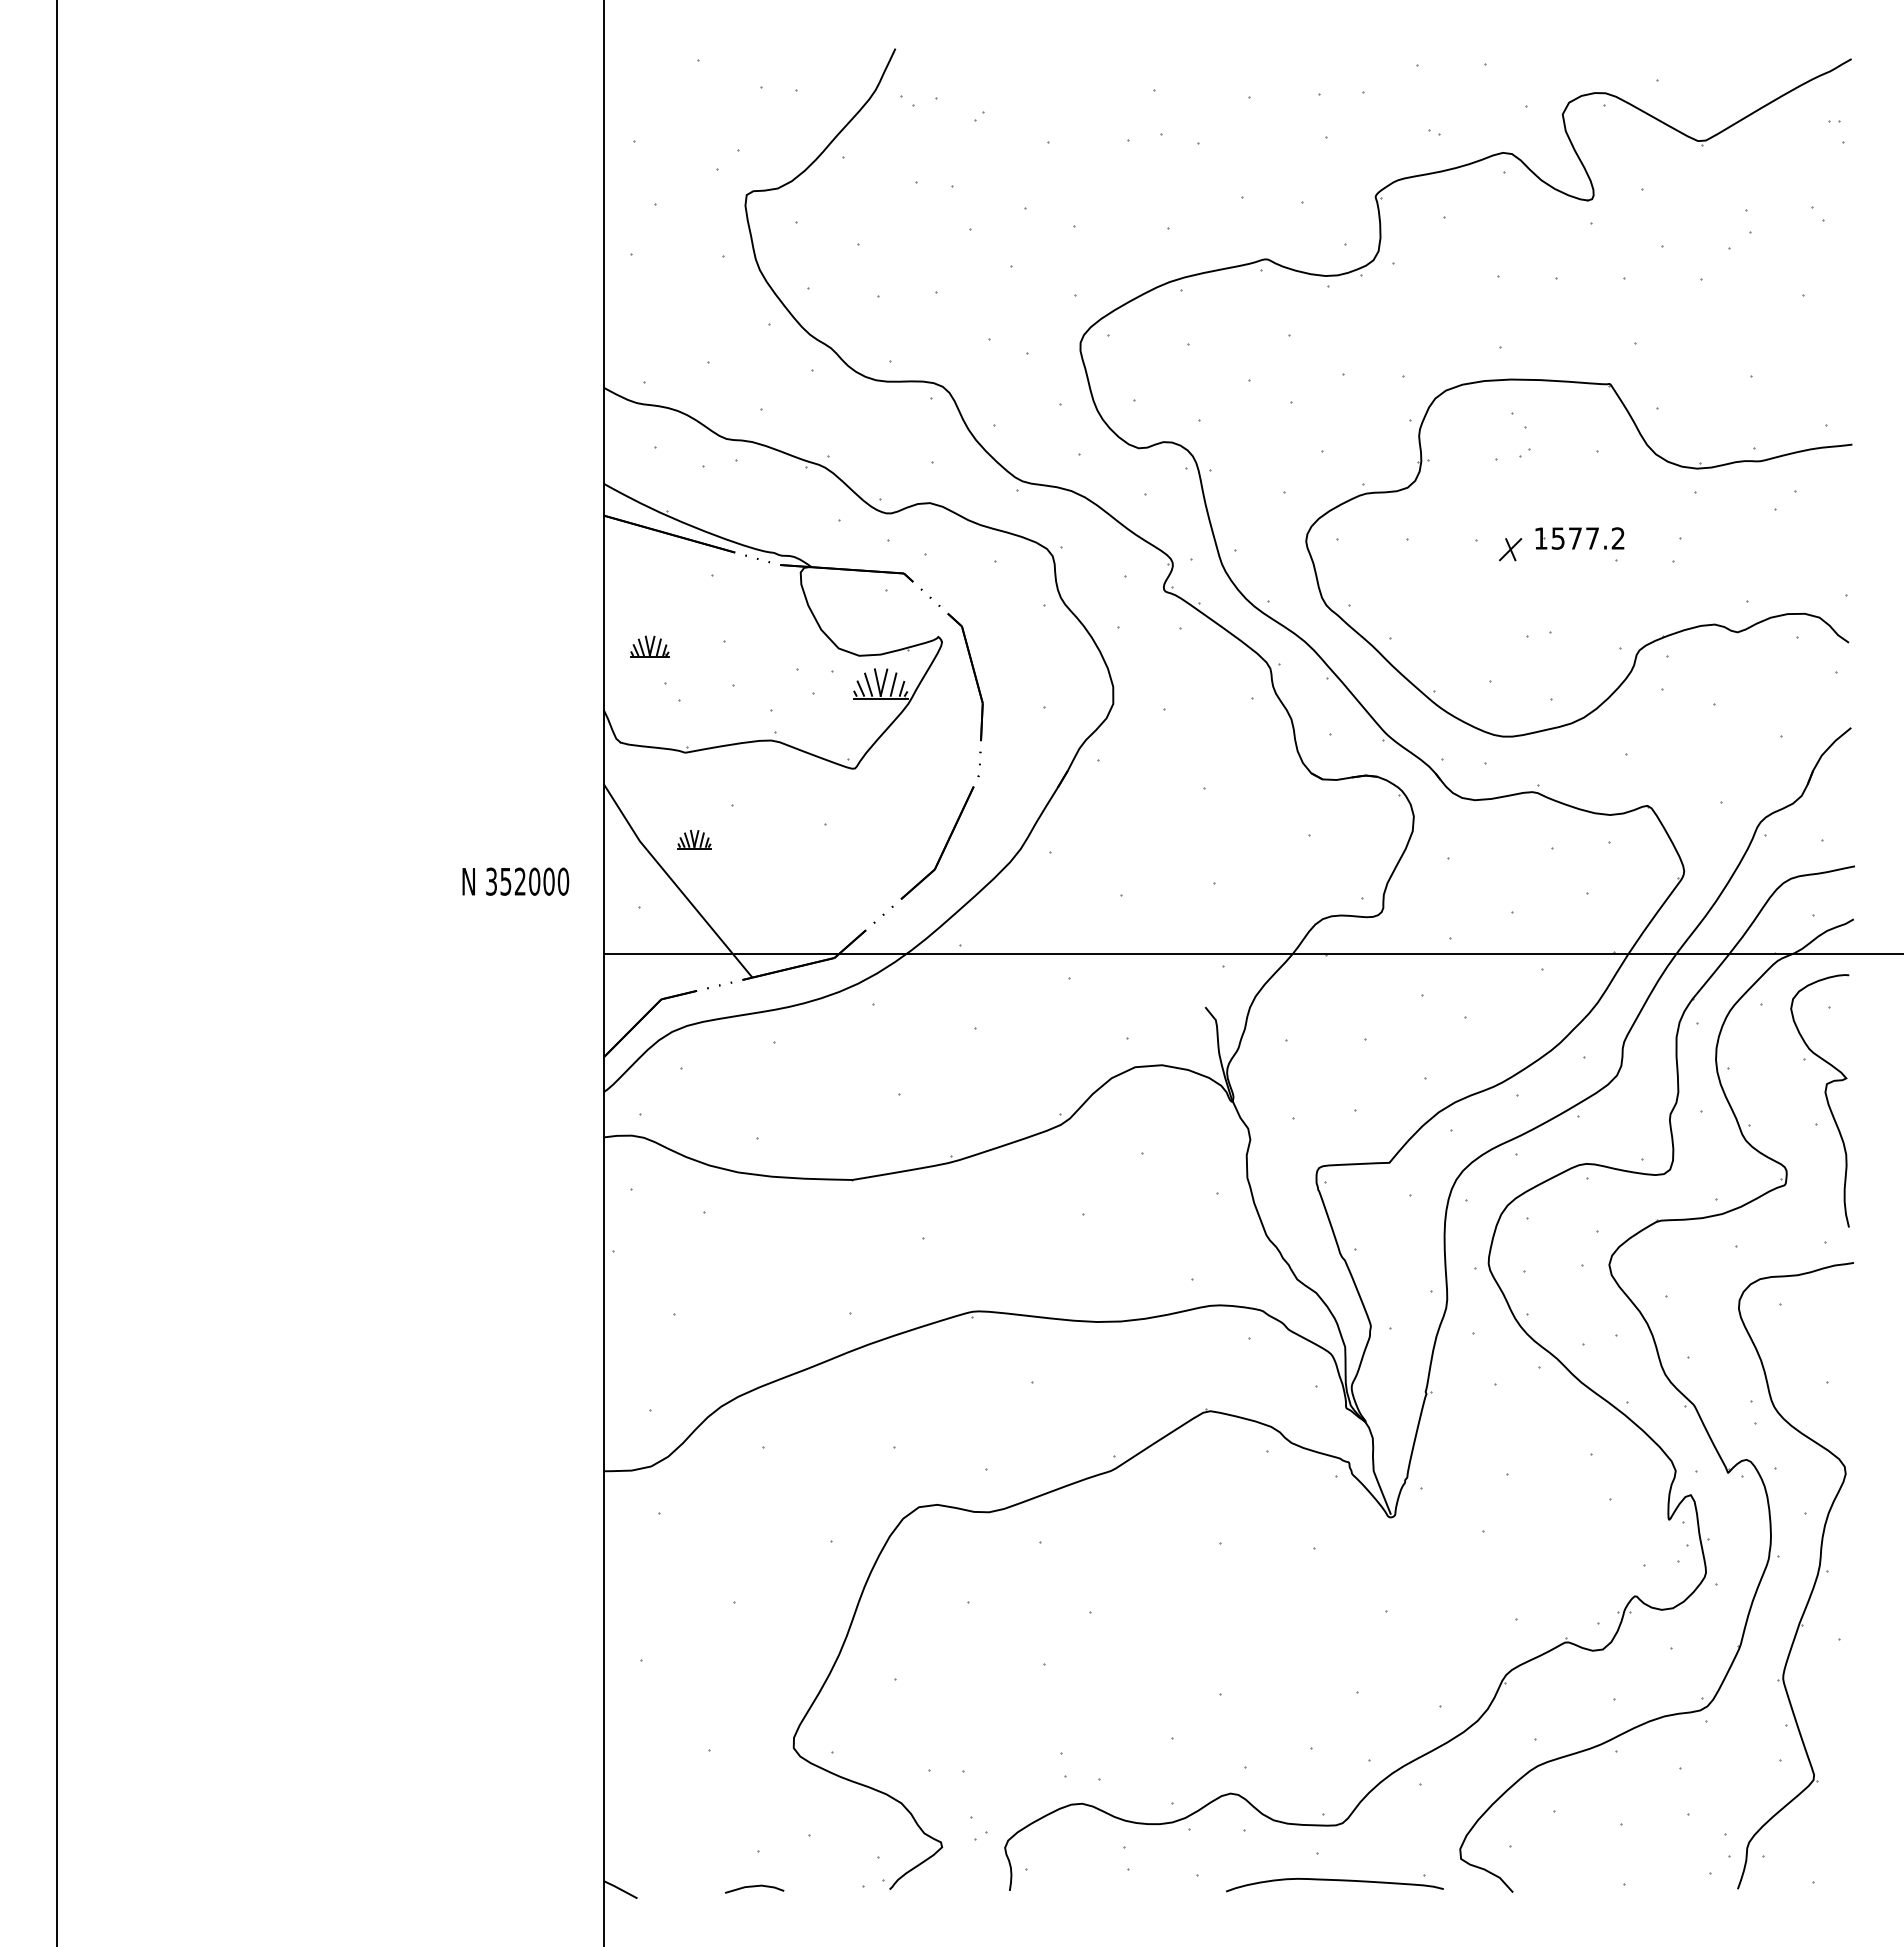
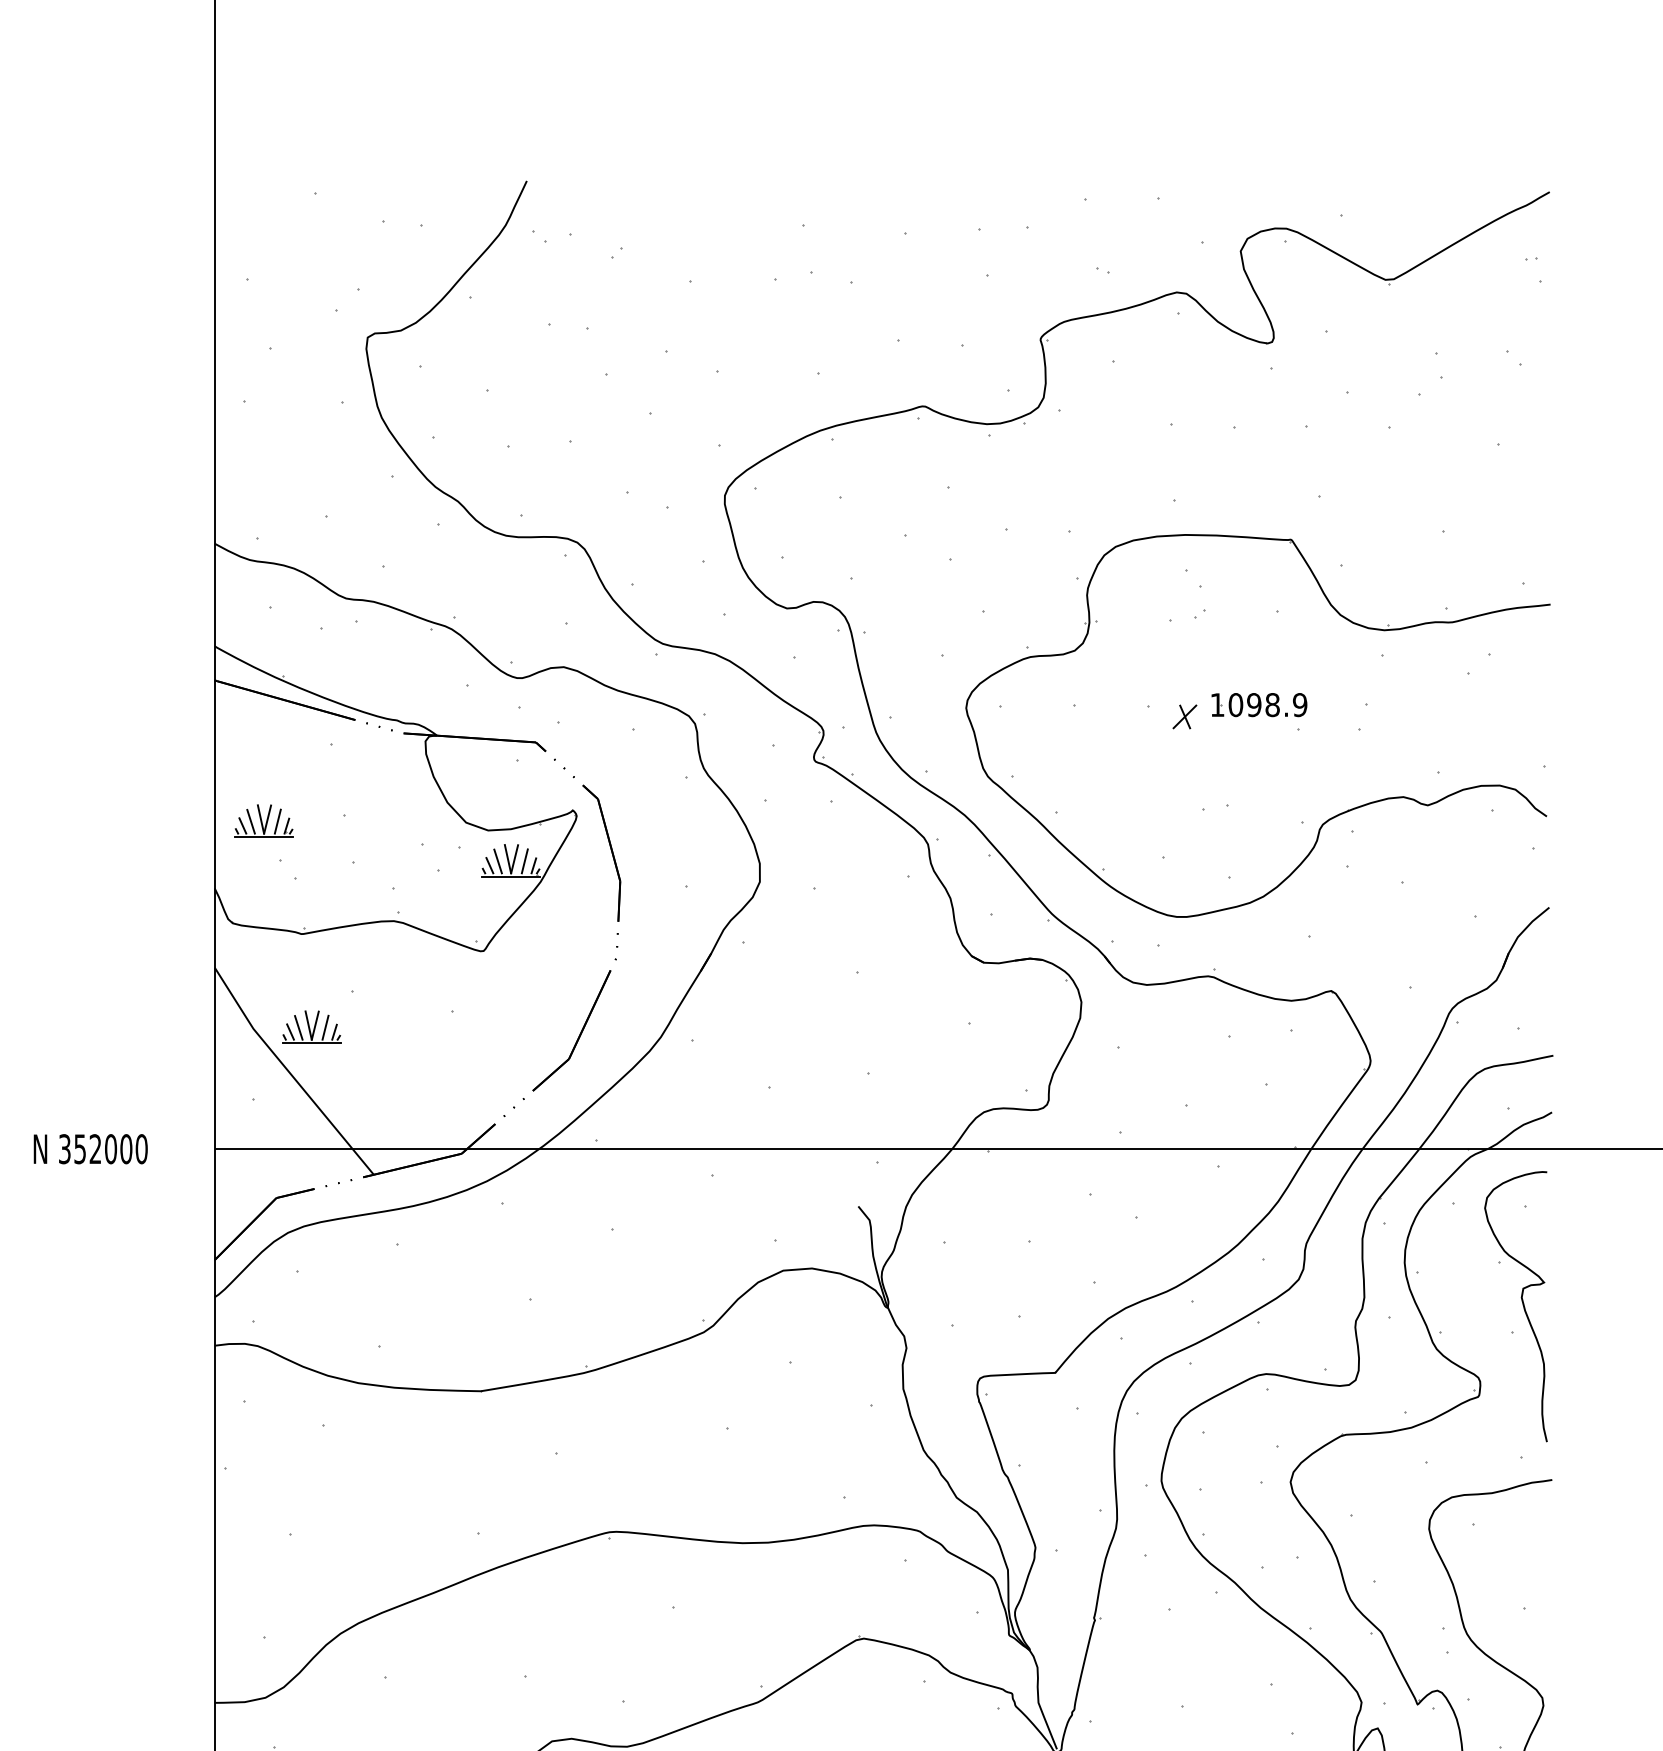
text: (1587, 538) -> (1267, 704), 1577.2 -> 1098.9
part: (649, 646) -> (263, 820), size x1.43
part: (694, 839) -> (311, 1027), size x1.67
text: (515, 881) -> (90, 1148), moved

